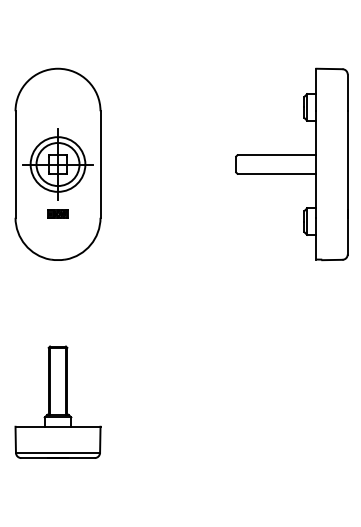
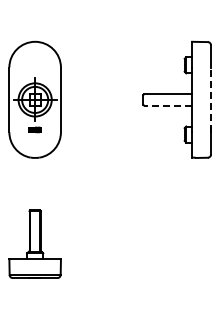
line: (348, 163) -> (211, 99), solid -> dashed
line: (277, 173) -> (168, 105), solid -> dashed

